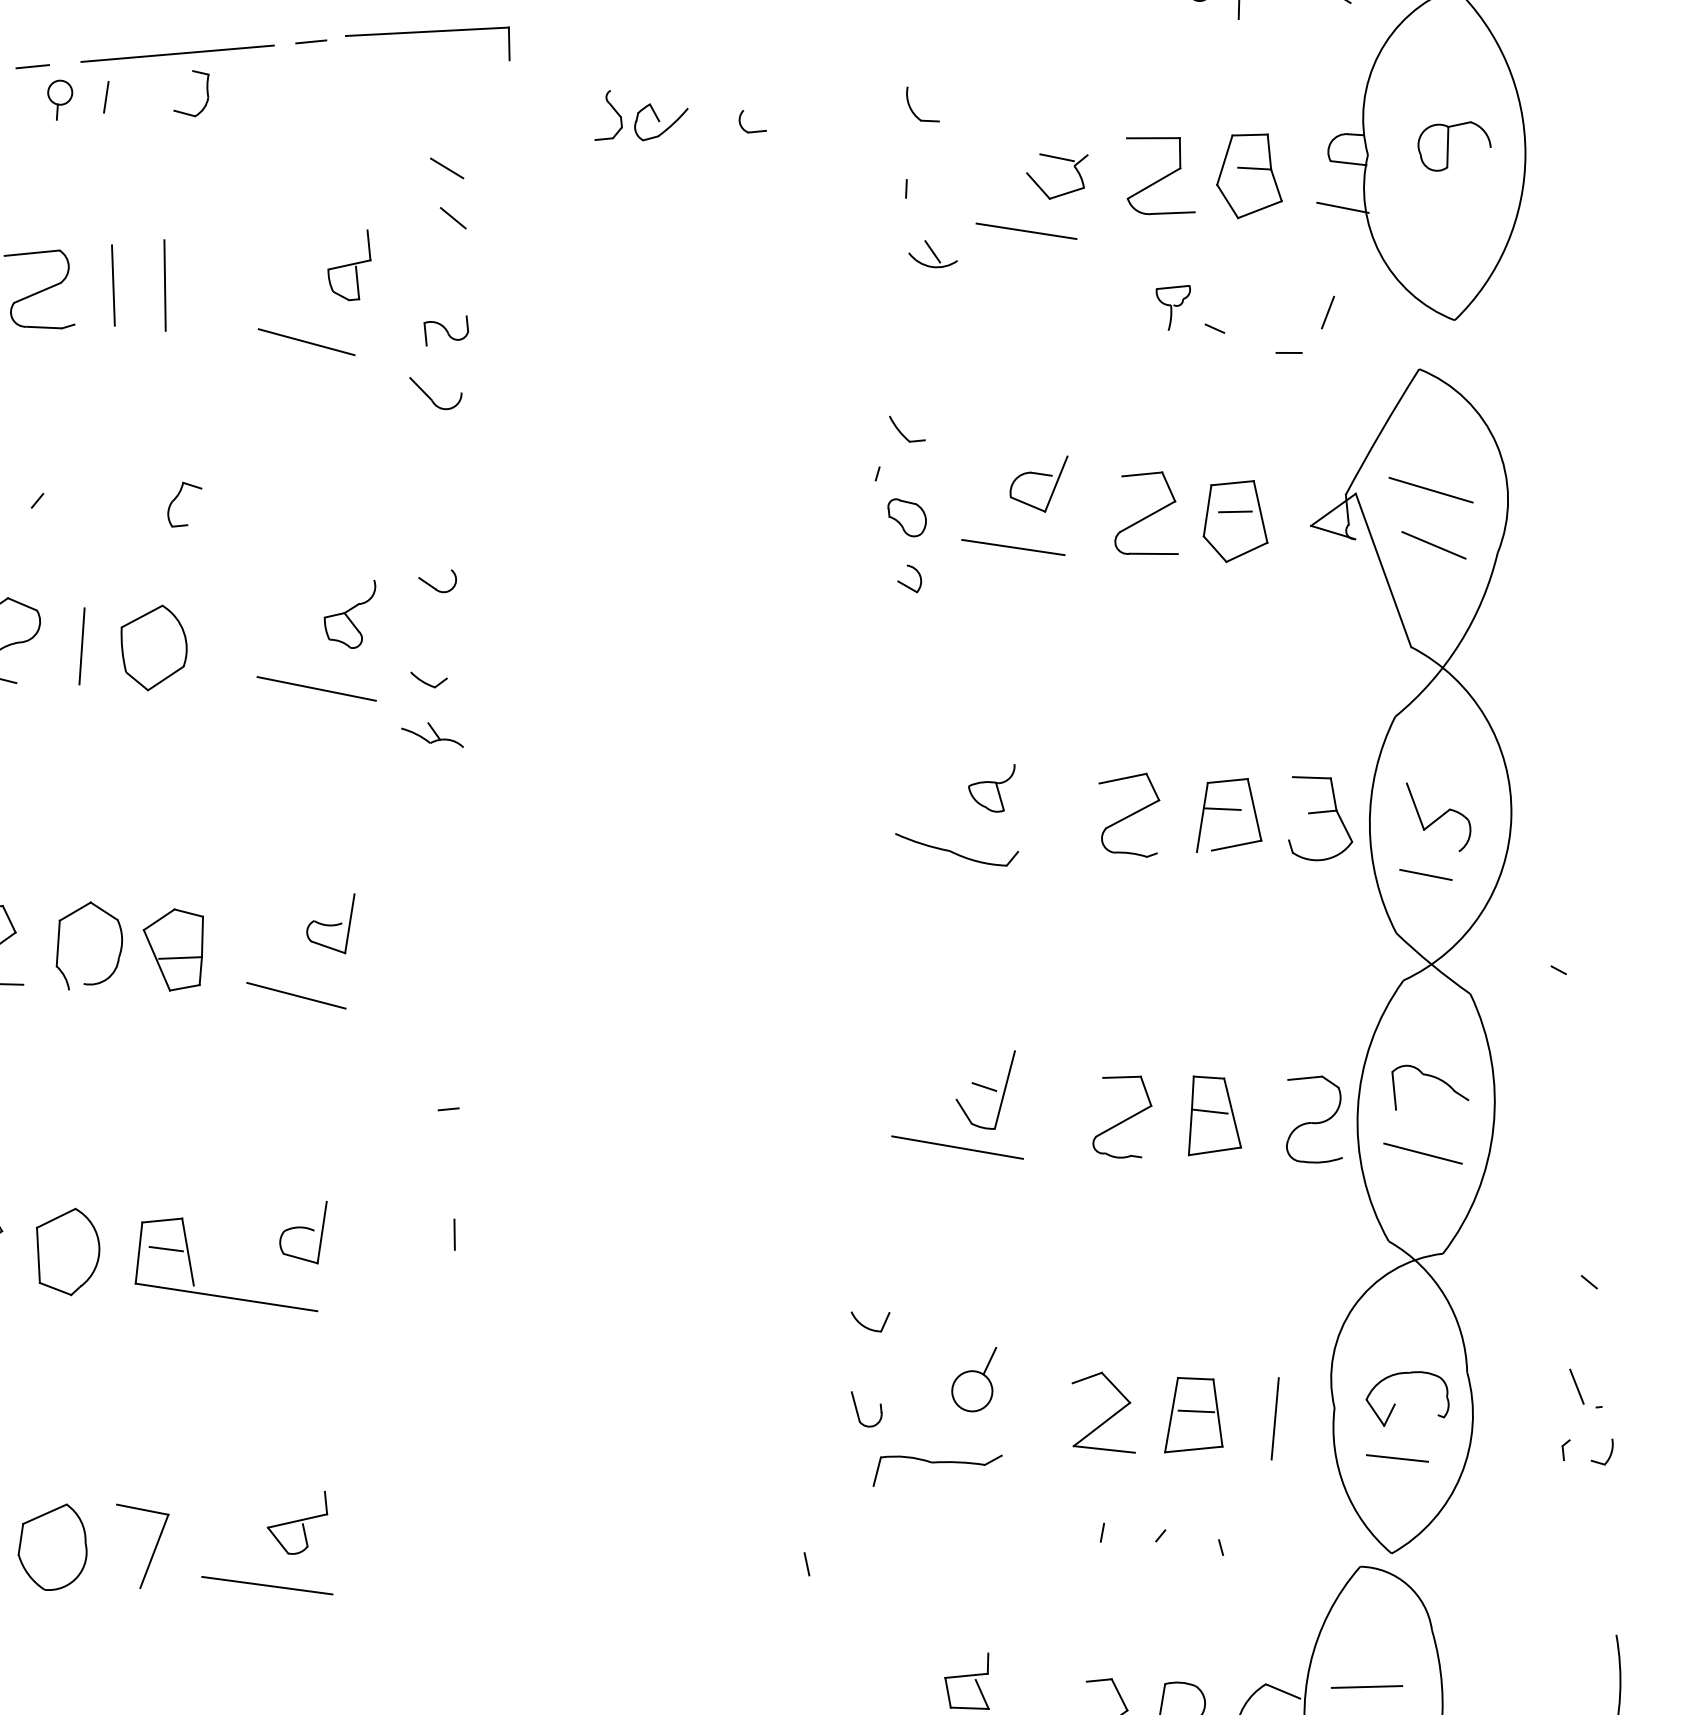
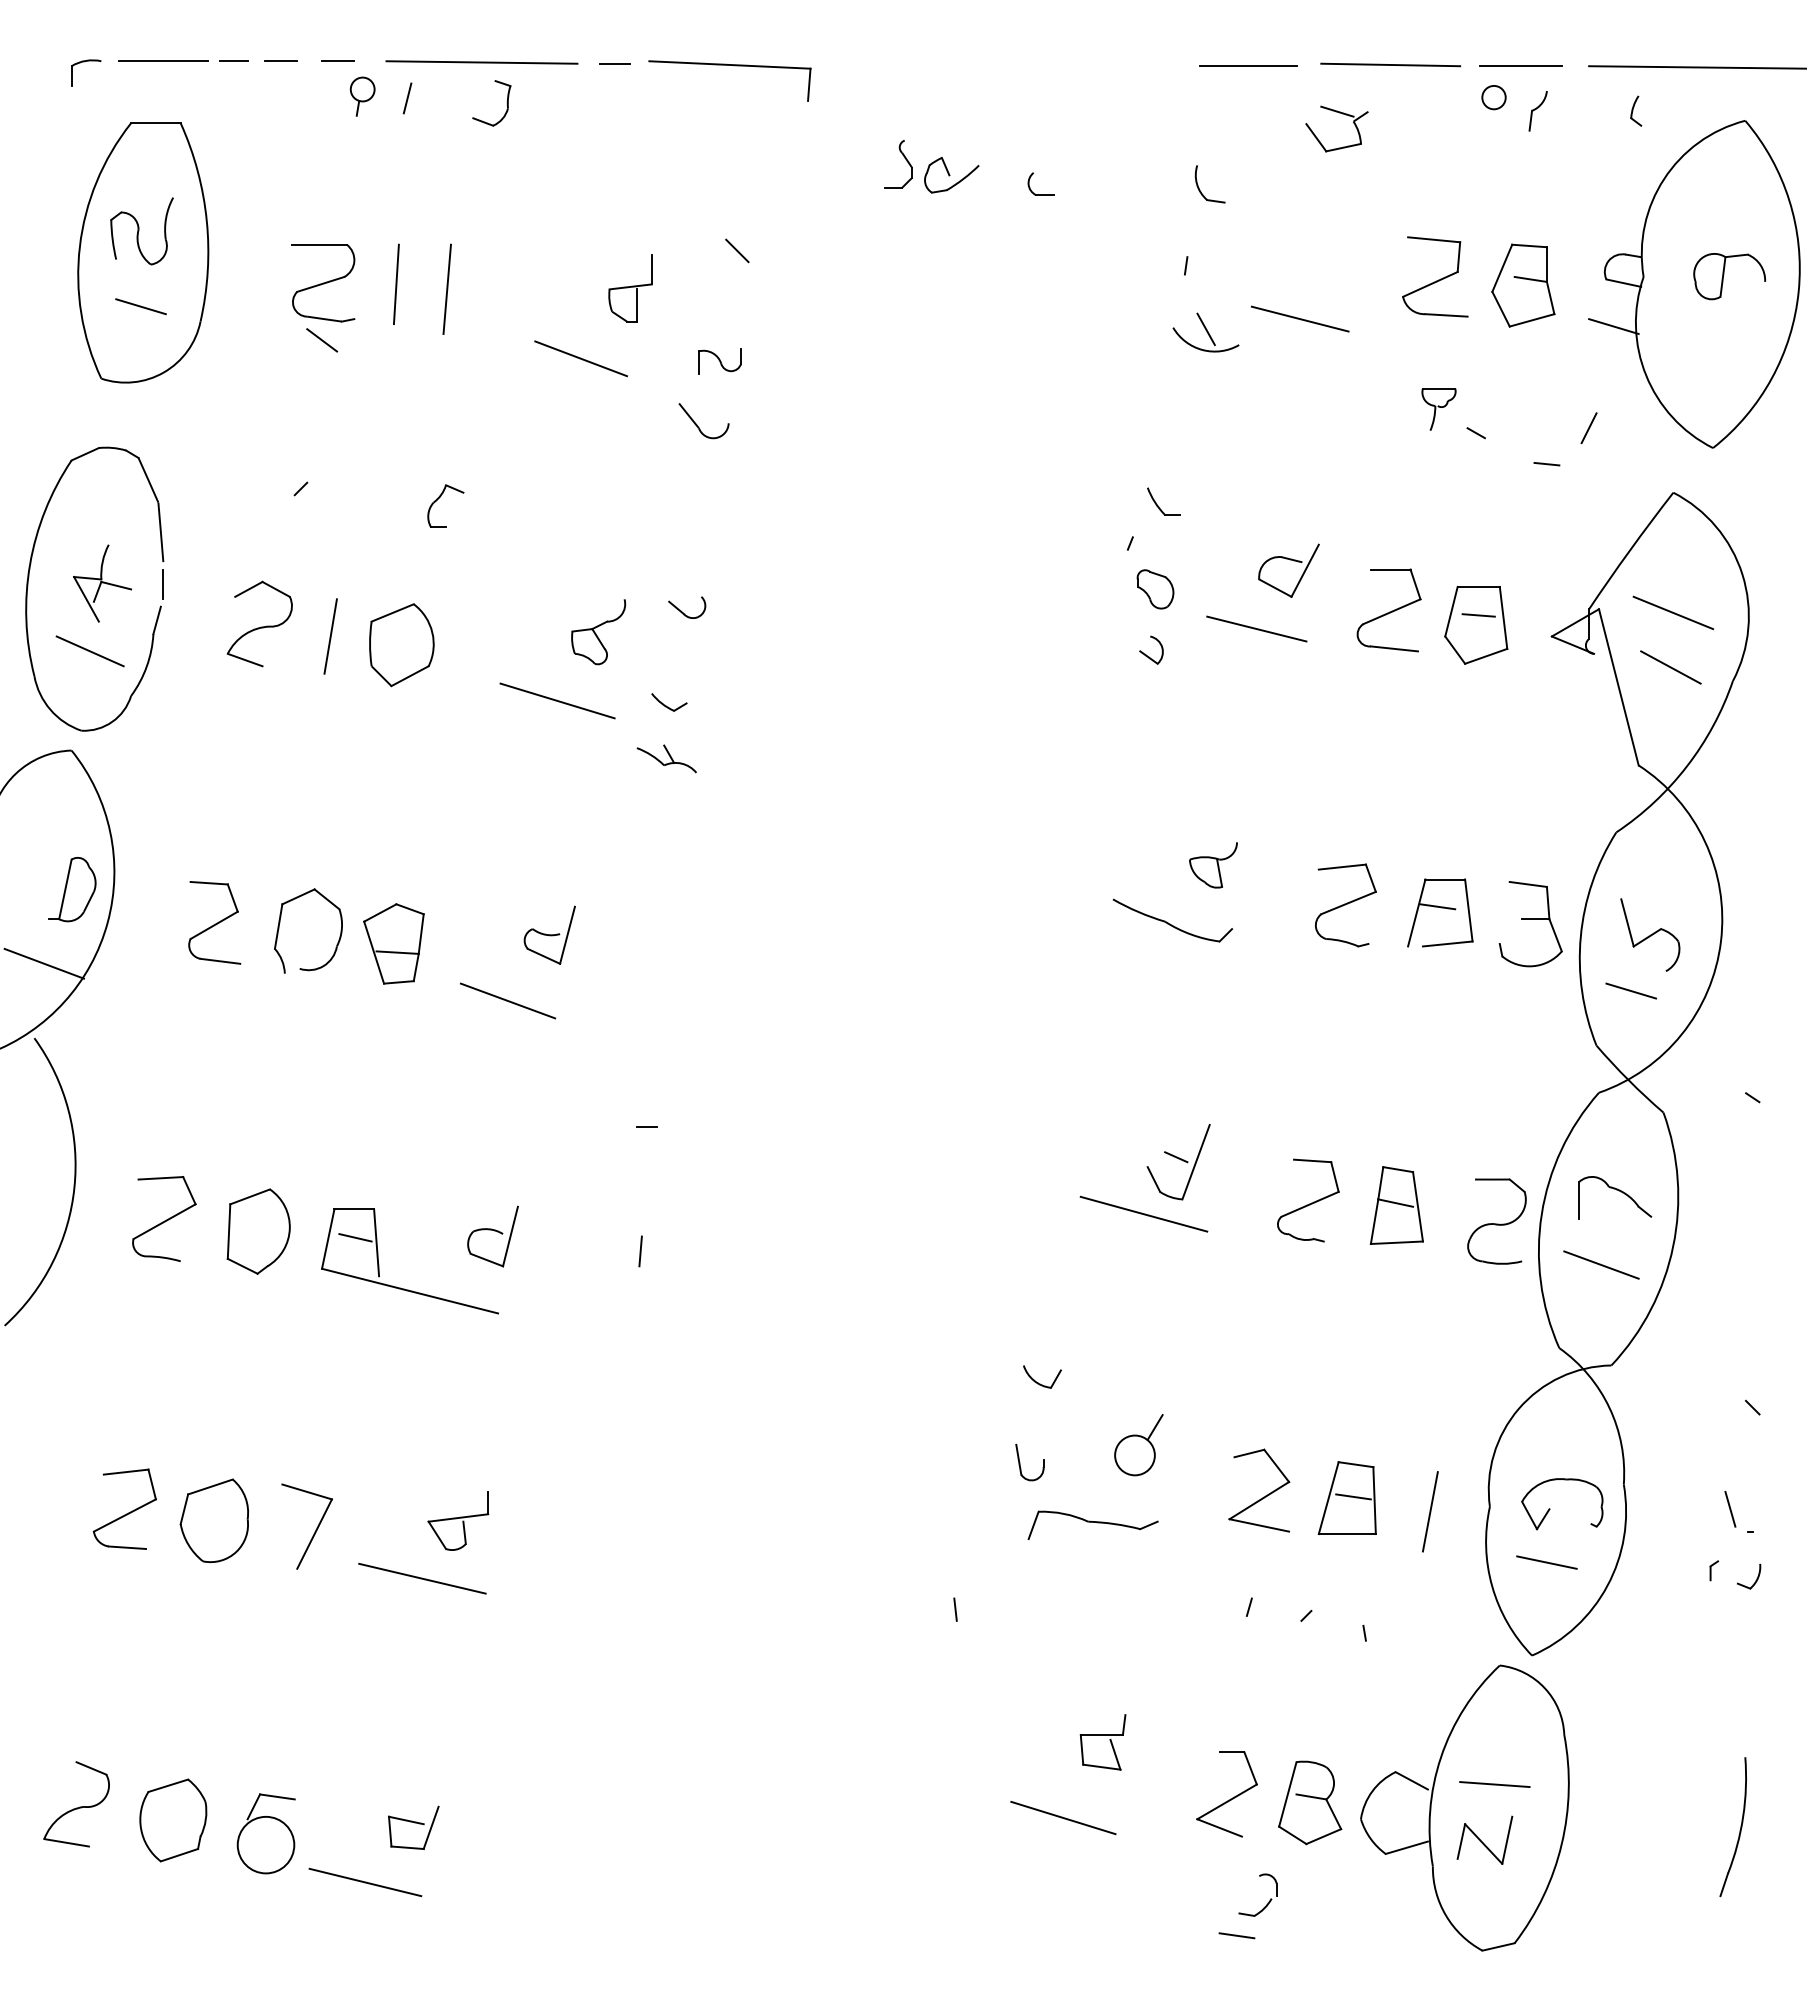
part: (1062, 160) -> (1342, 114), moved
line: (447, 168) -> (322, 340), moved
part: (932, 254) -> (1205, 332), size x1.4

